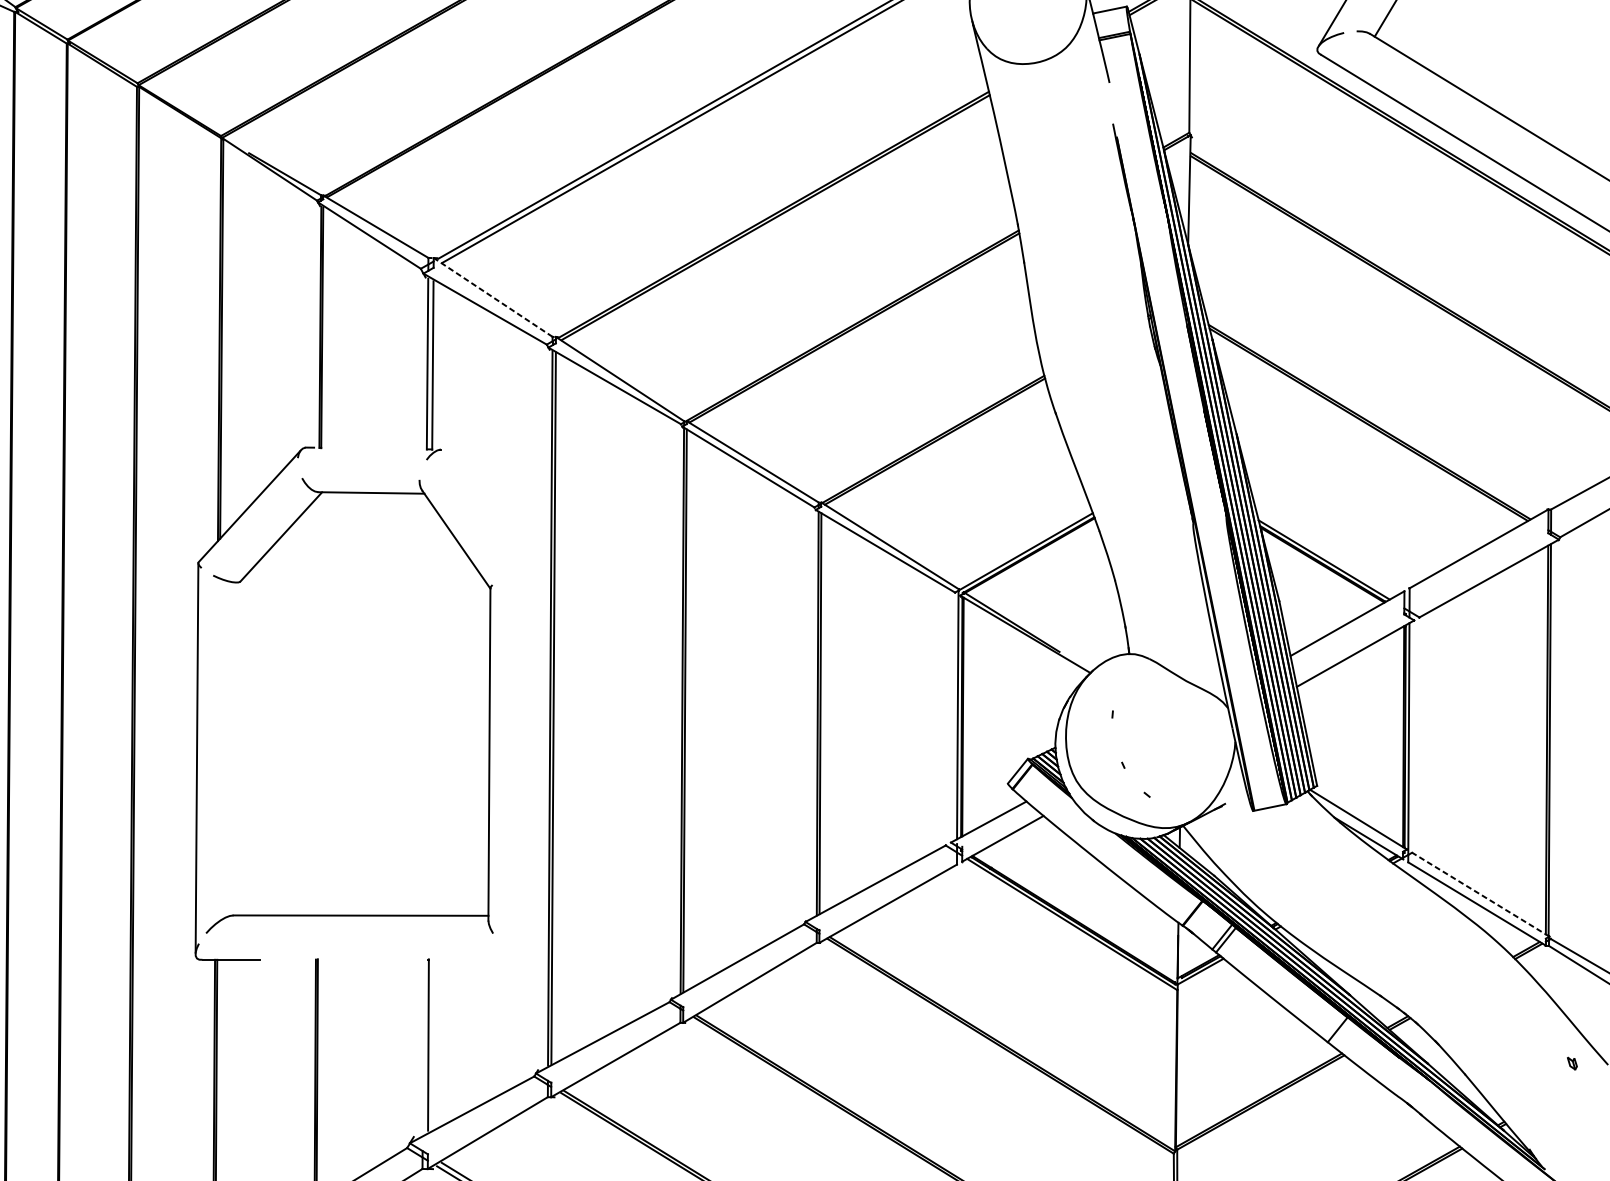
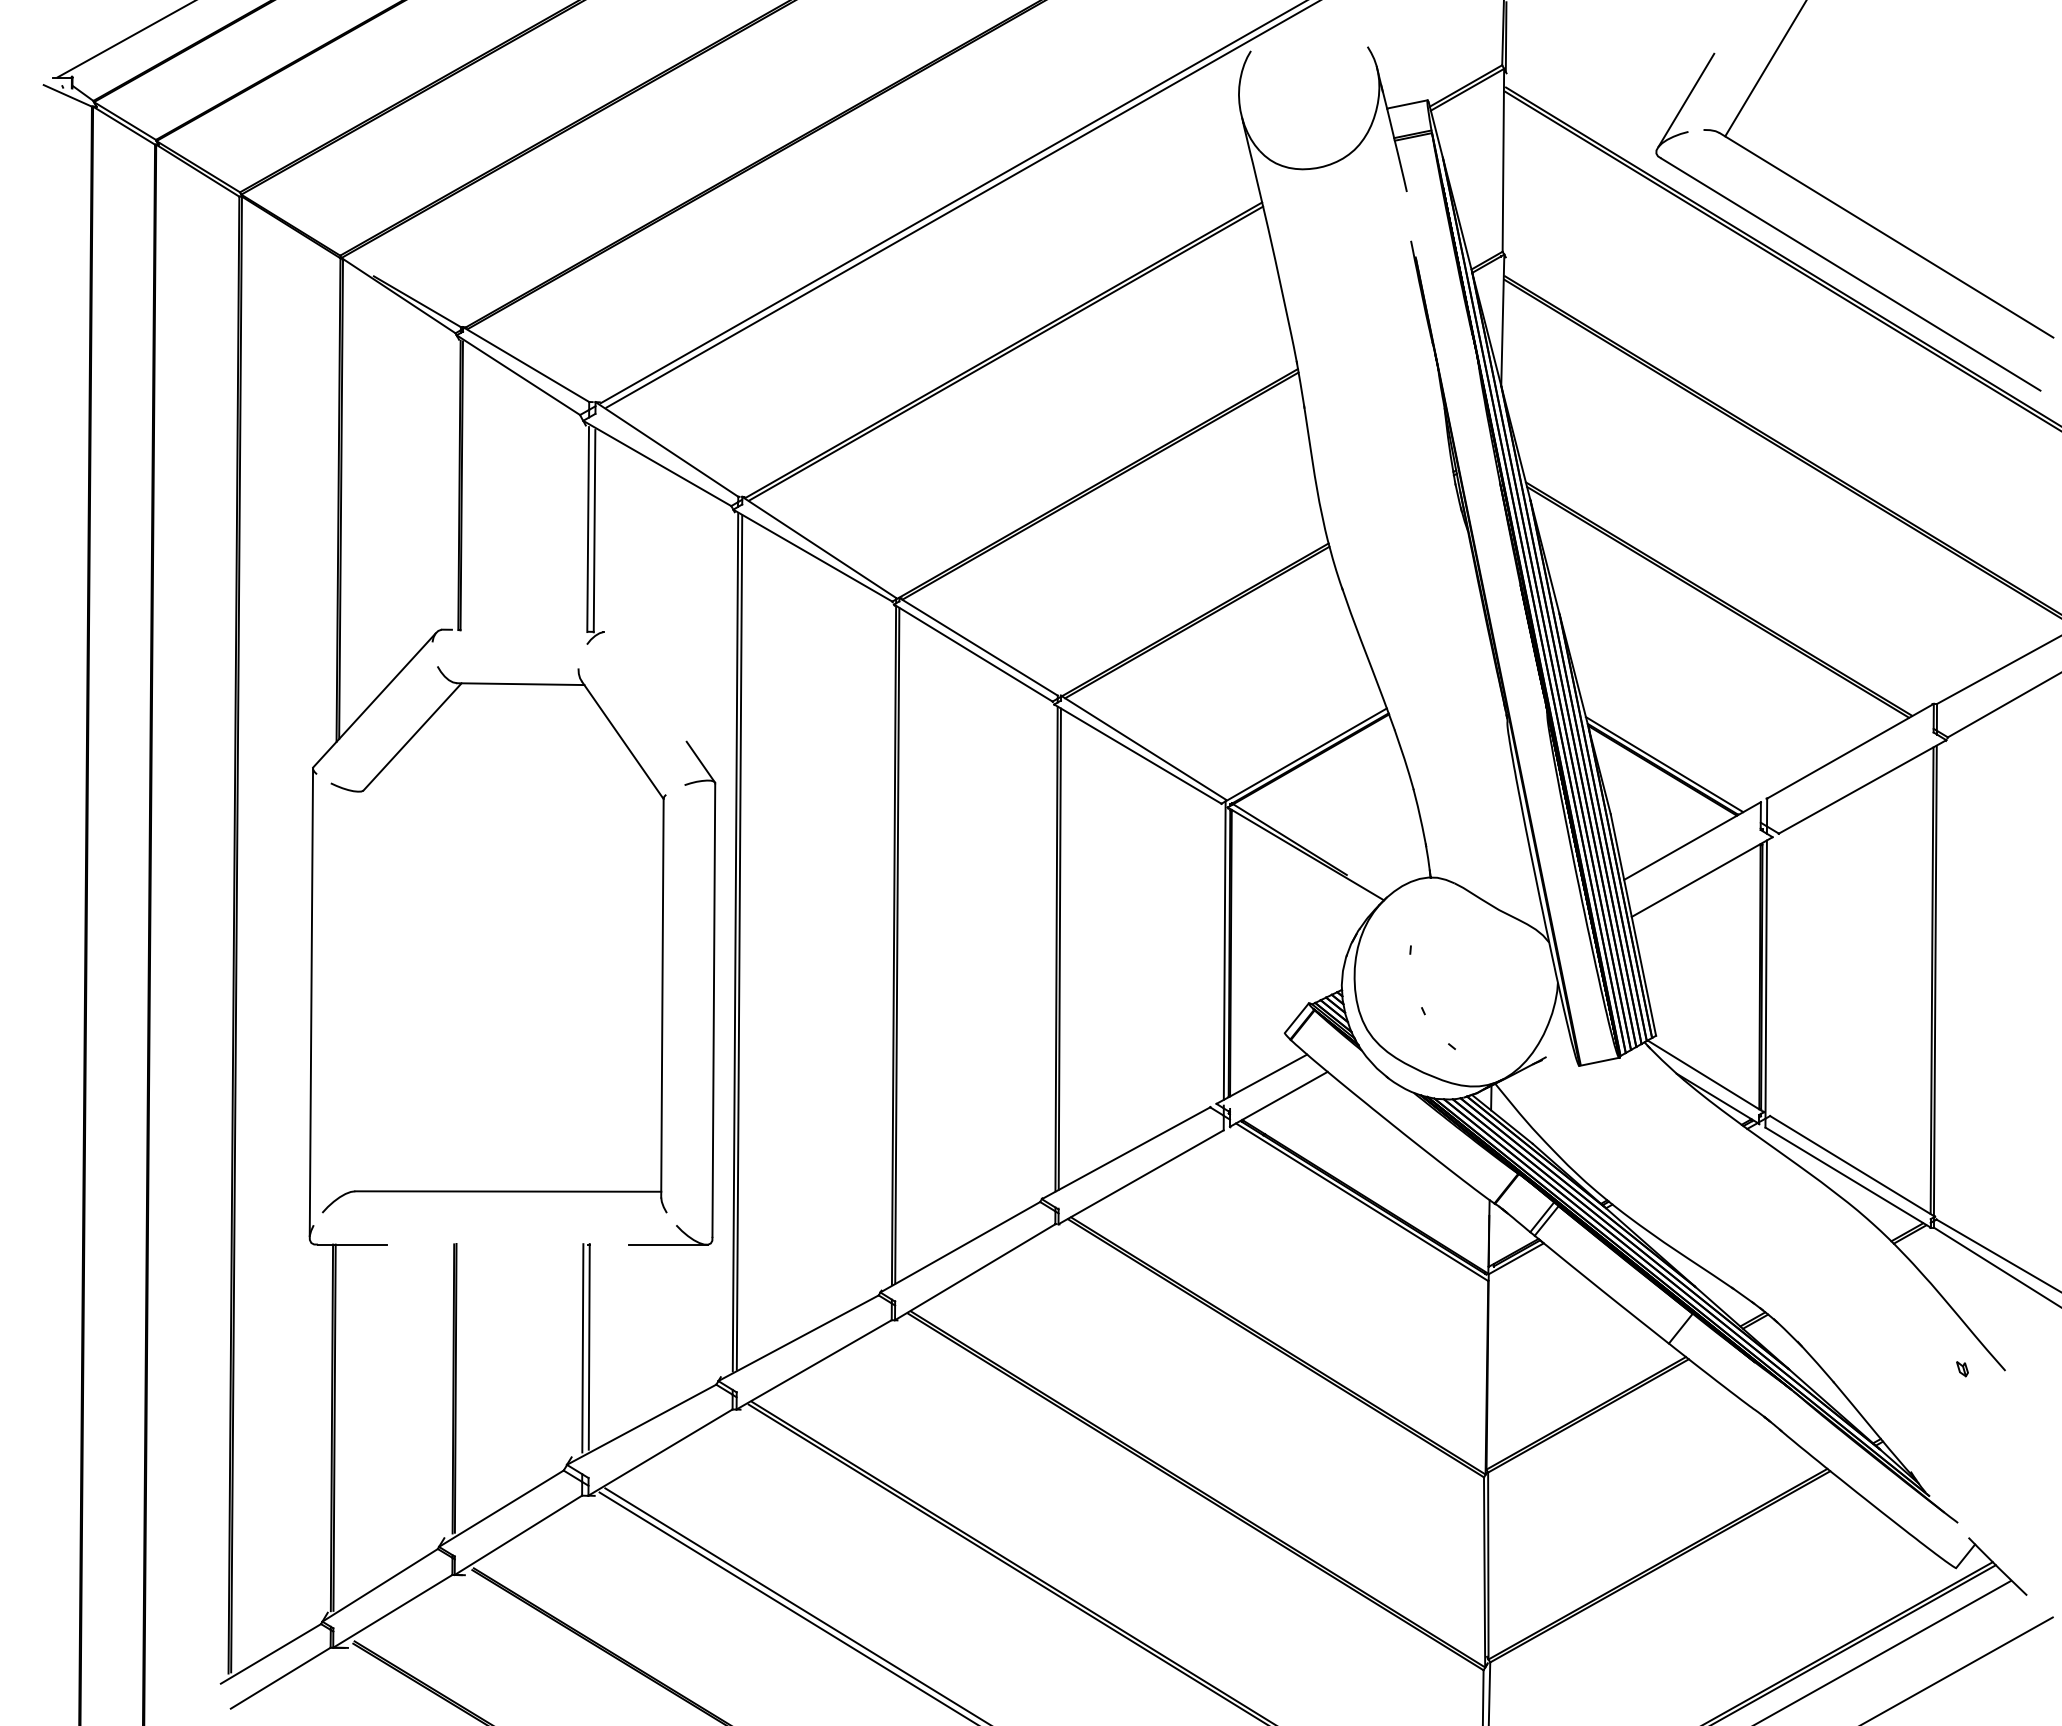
line: (492, 297) -> (666, 449), dashed -> solid
part: (531, 749) -> (713, 992), added
line: (1480, 894) -> (1852, 1166), dashed -> solid
line: (422, 1046) -> (582, 1348), added

